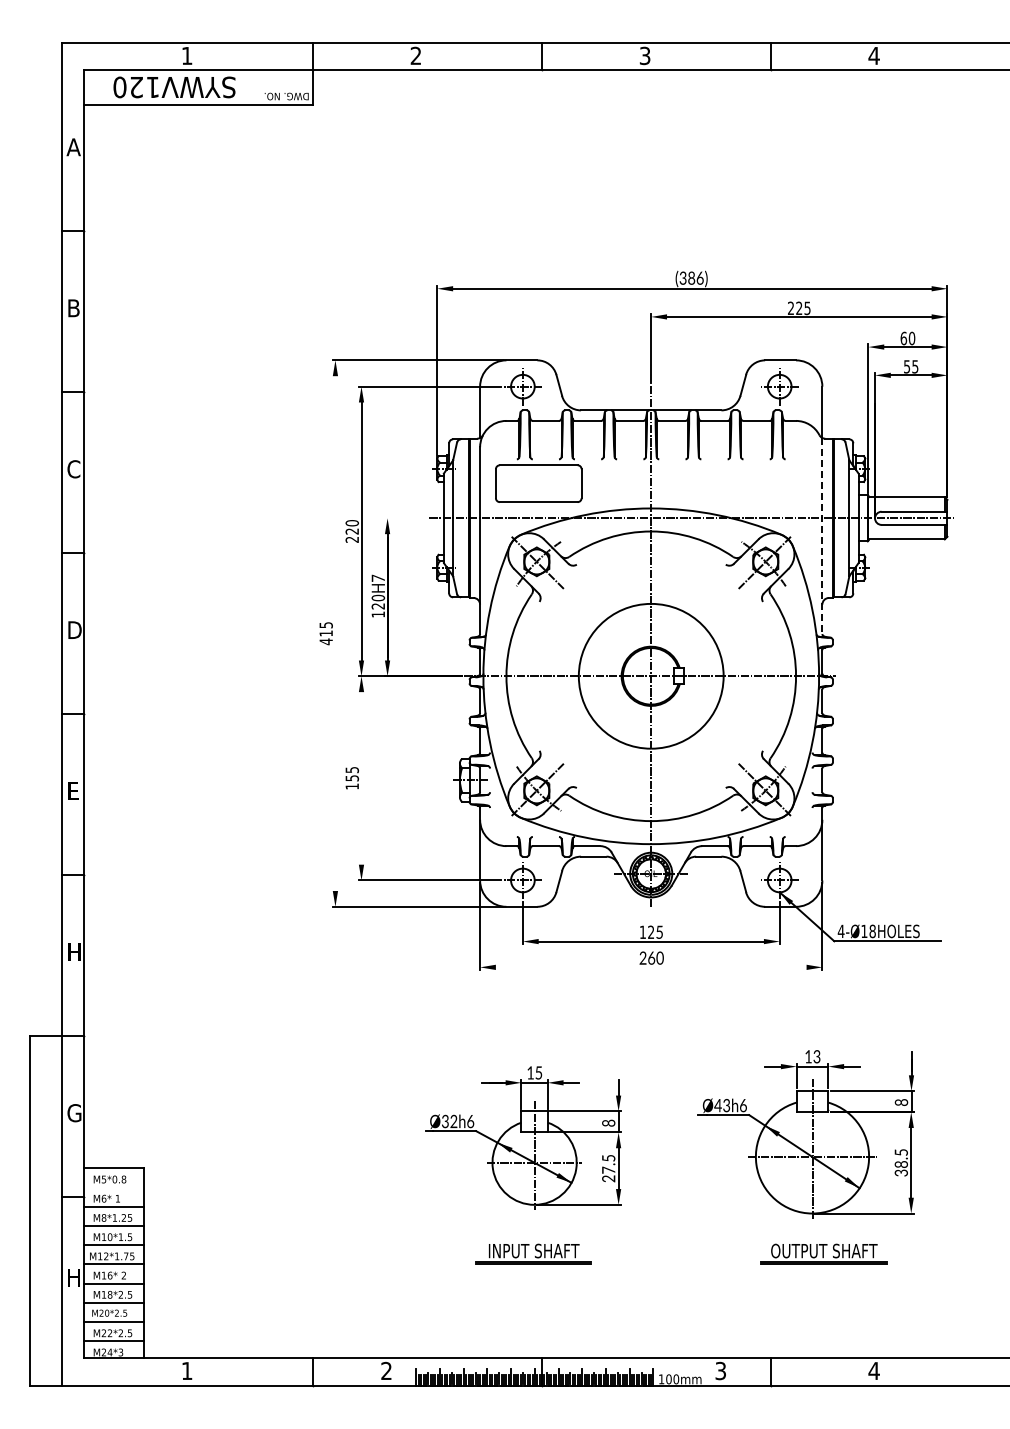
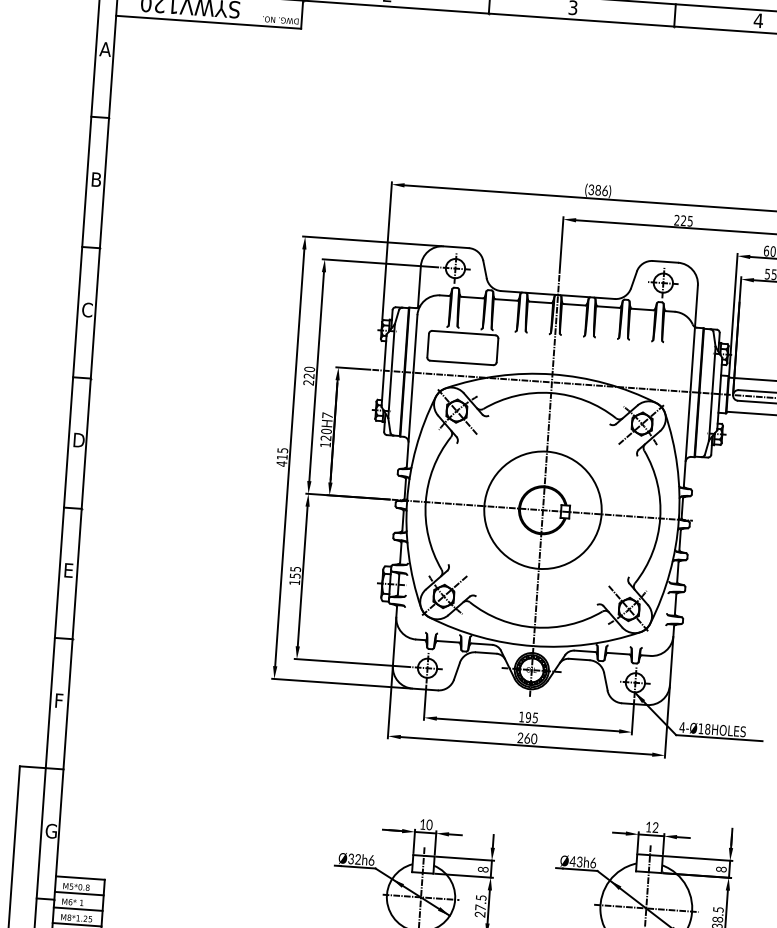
line: (405, 518) -> (353, 368), added
line: (822, 536) -> (689, 406), dashed -> solid
line: (335, 633) -> (289, 457), added
line: (361, 778) -> (302, 576), added
text: (651, 932) -> (528, 717), 12 -> 19
text: (75, 951) -> (61, 700), H -> F
line: (650, 967) -> (525, 745), added
text: (816, 1058) -> (655, 828), 13 -> 12
text: (538, 1072) -> (429, 824), 5 -> 0
line: (114, 1187) -> (79, 893), added

